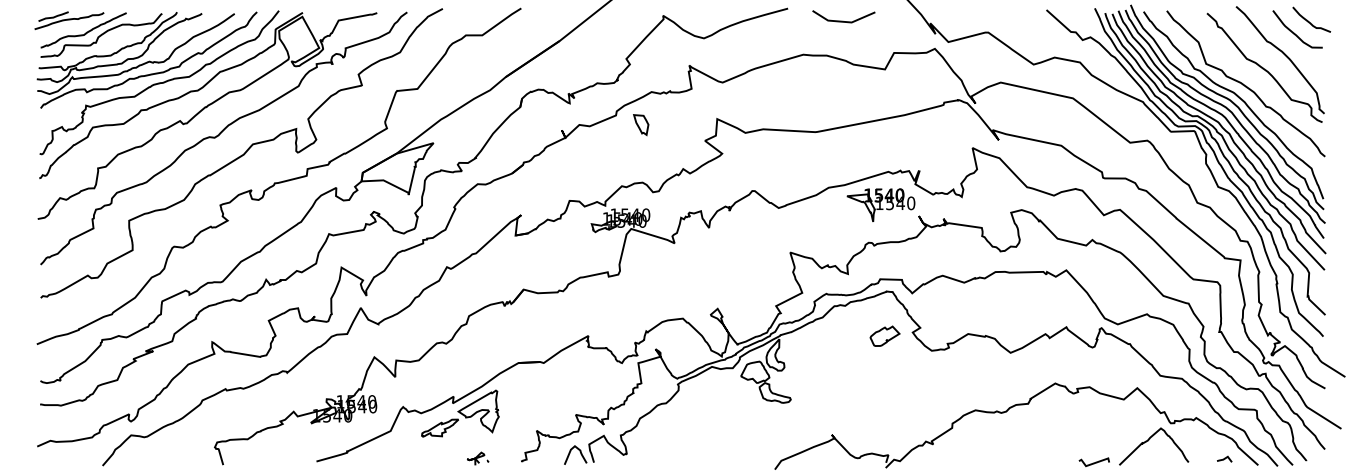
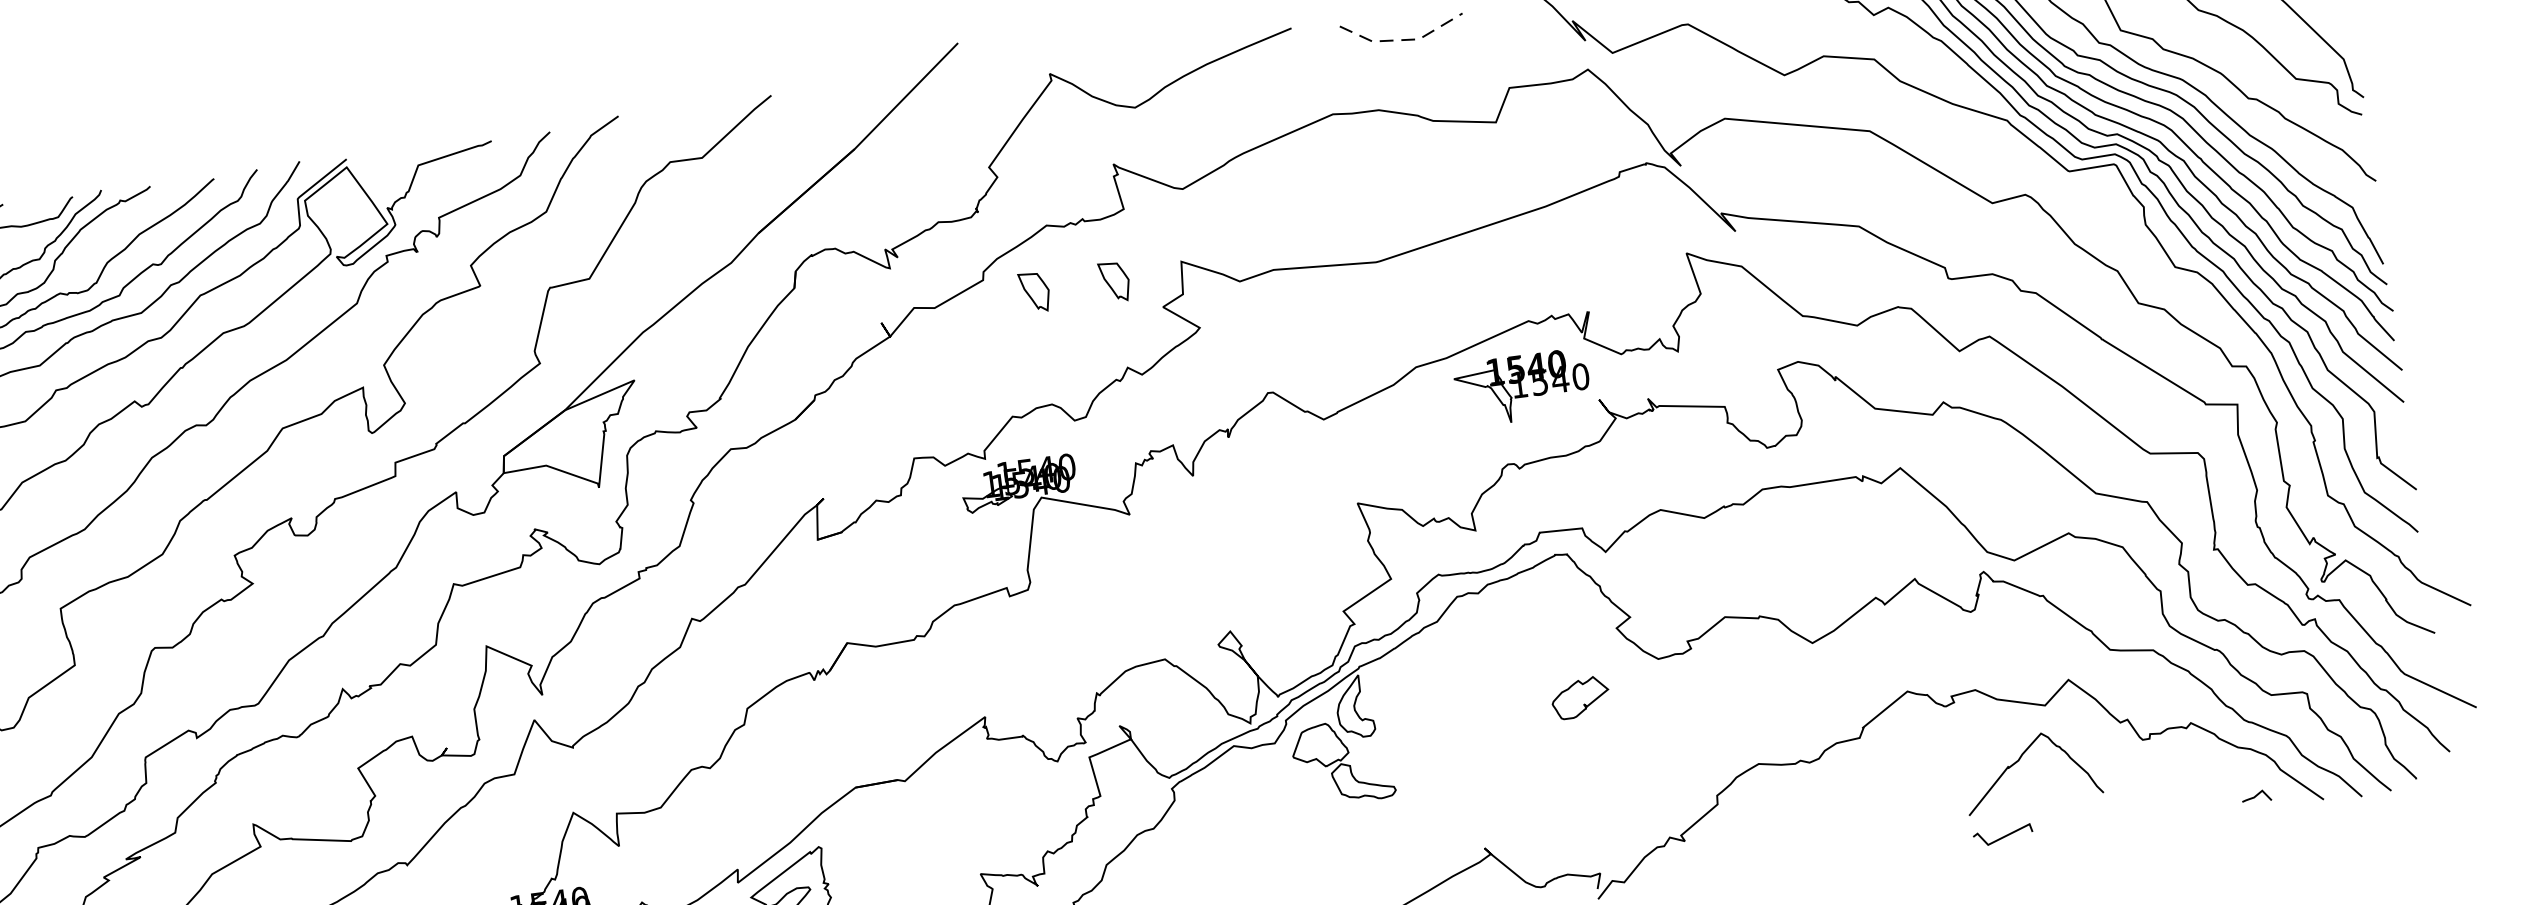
line: (843, 21) -> (1402, 39), solid -> dashed
part: (682, 125) -> (1115, 282), added
part: (884, 335) -> (1579, 696), moved
curve: (1149, 440) -> (2021, 759), moved

